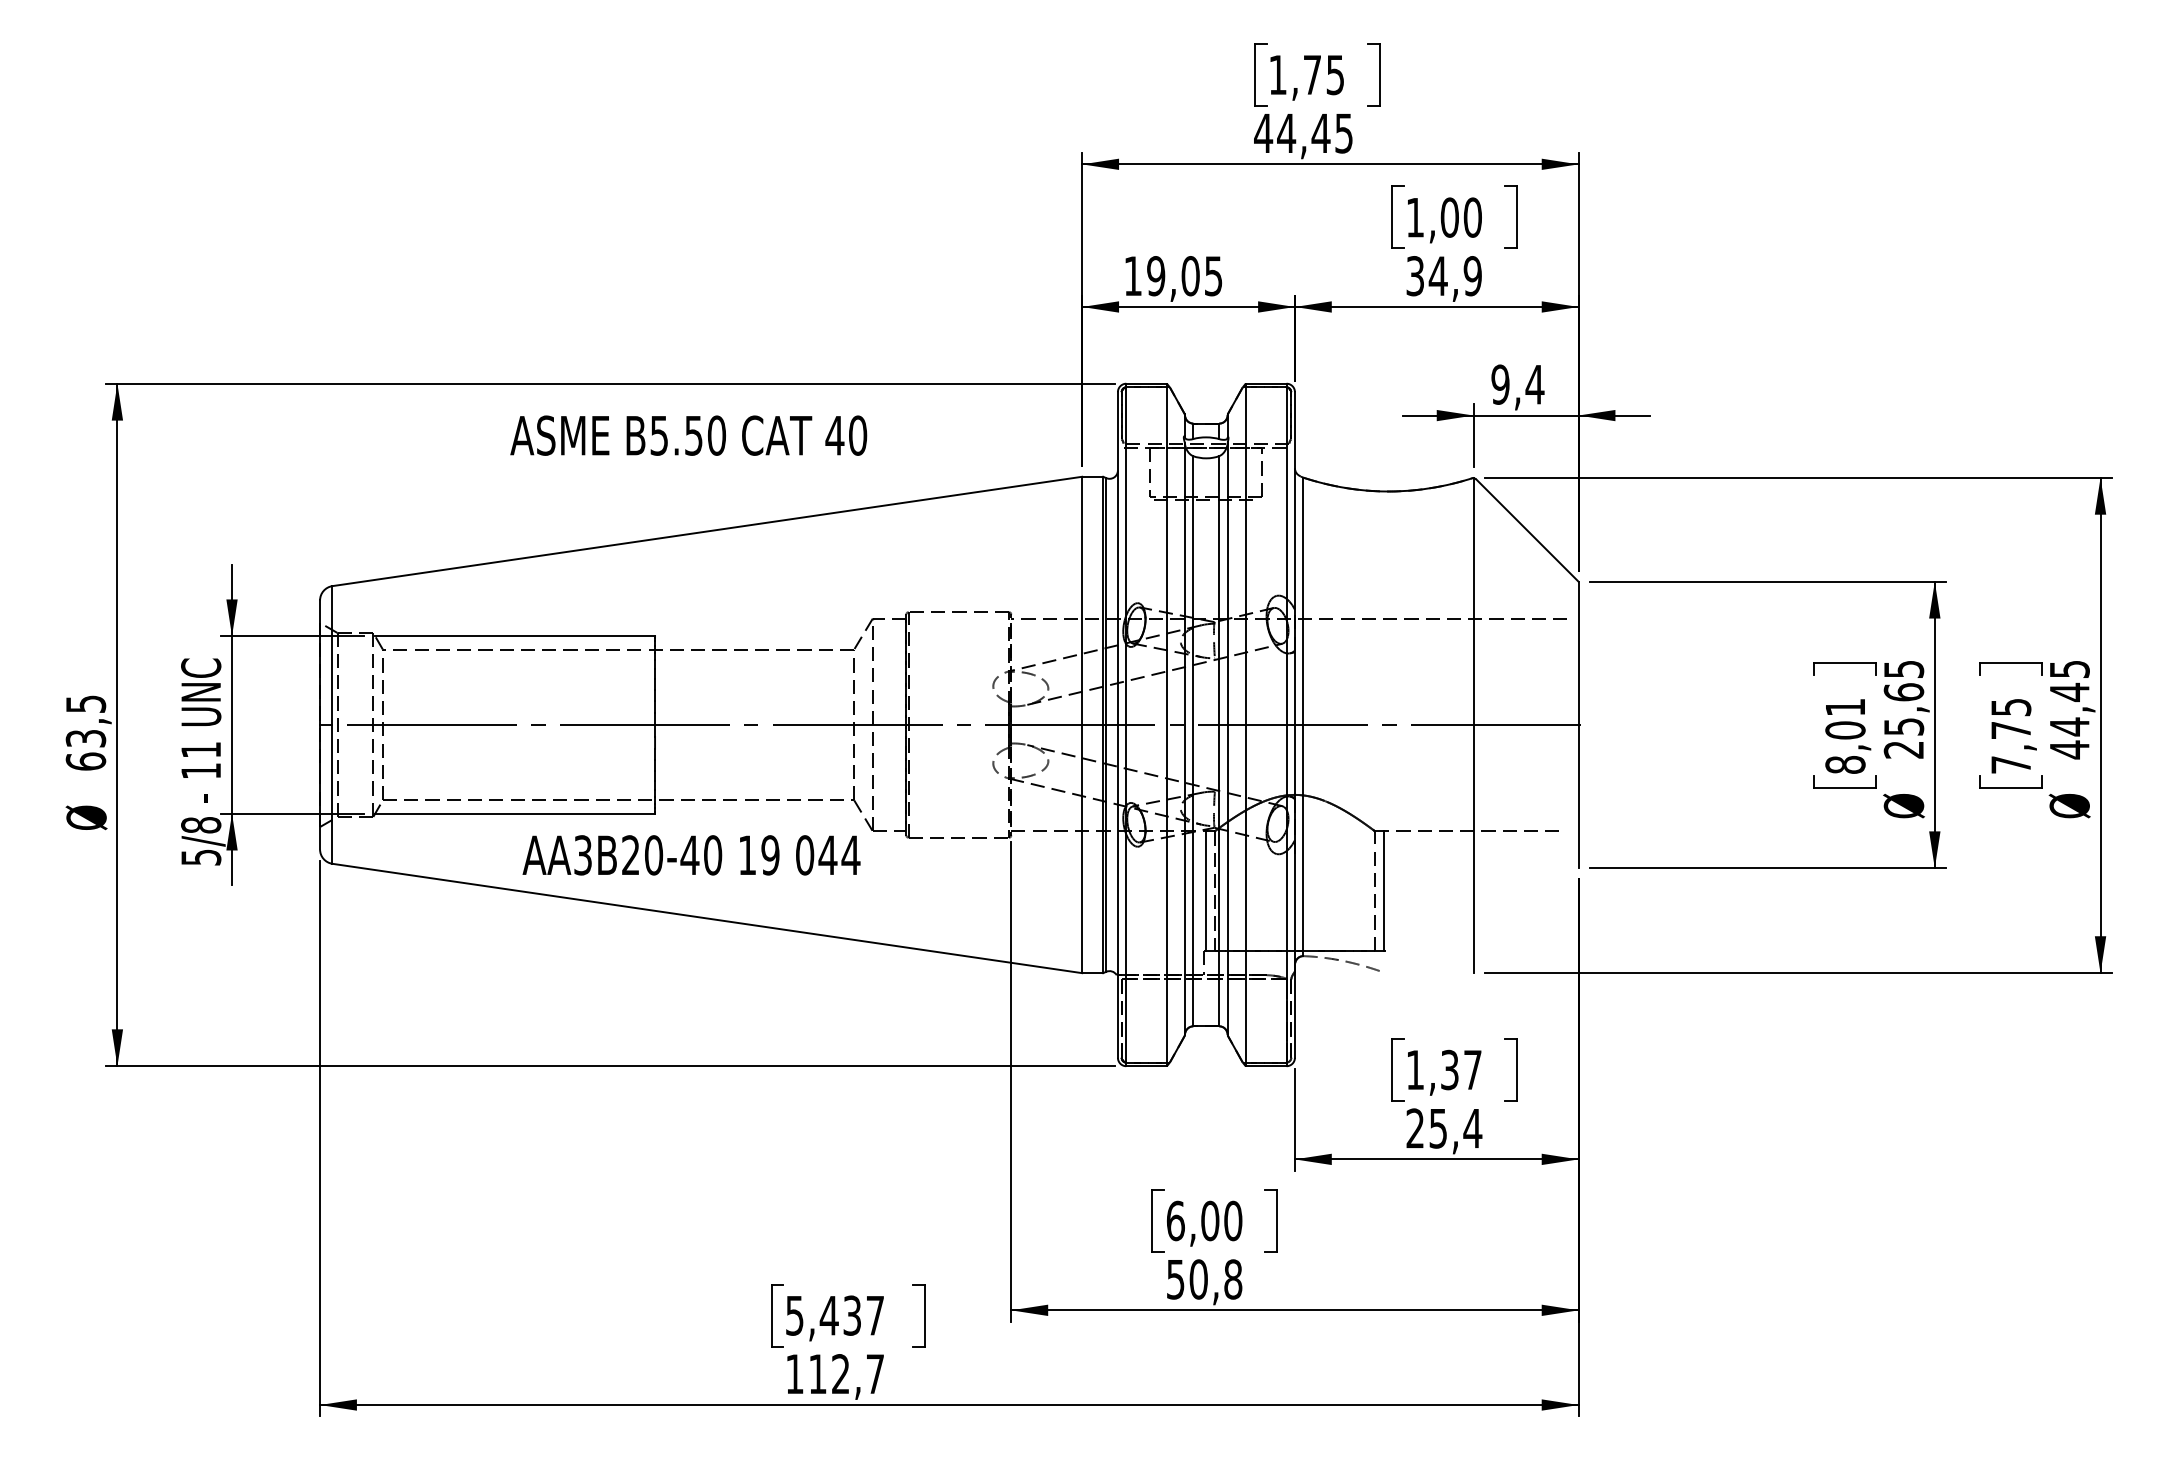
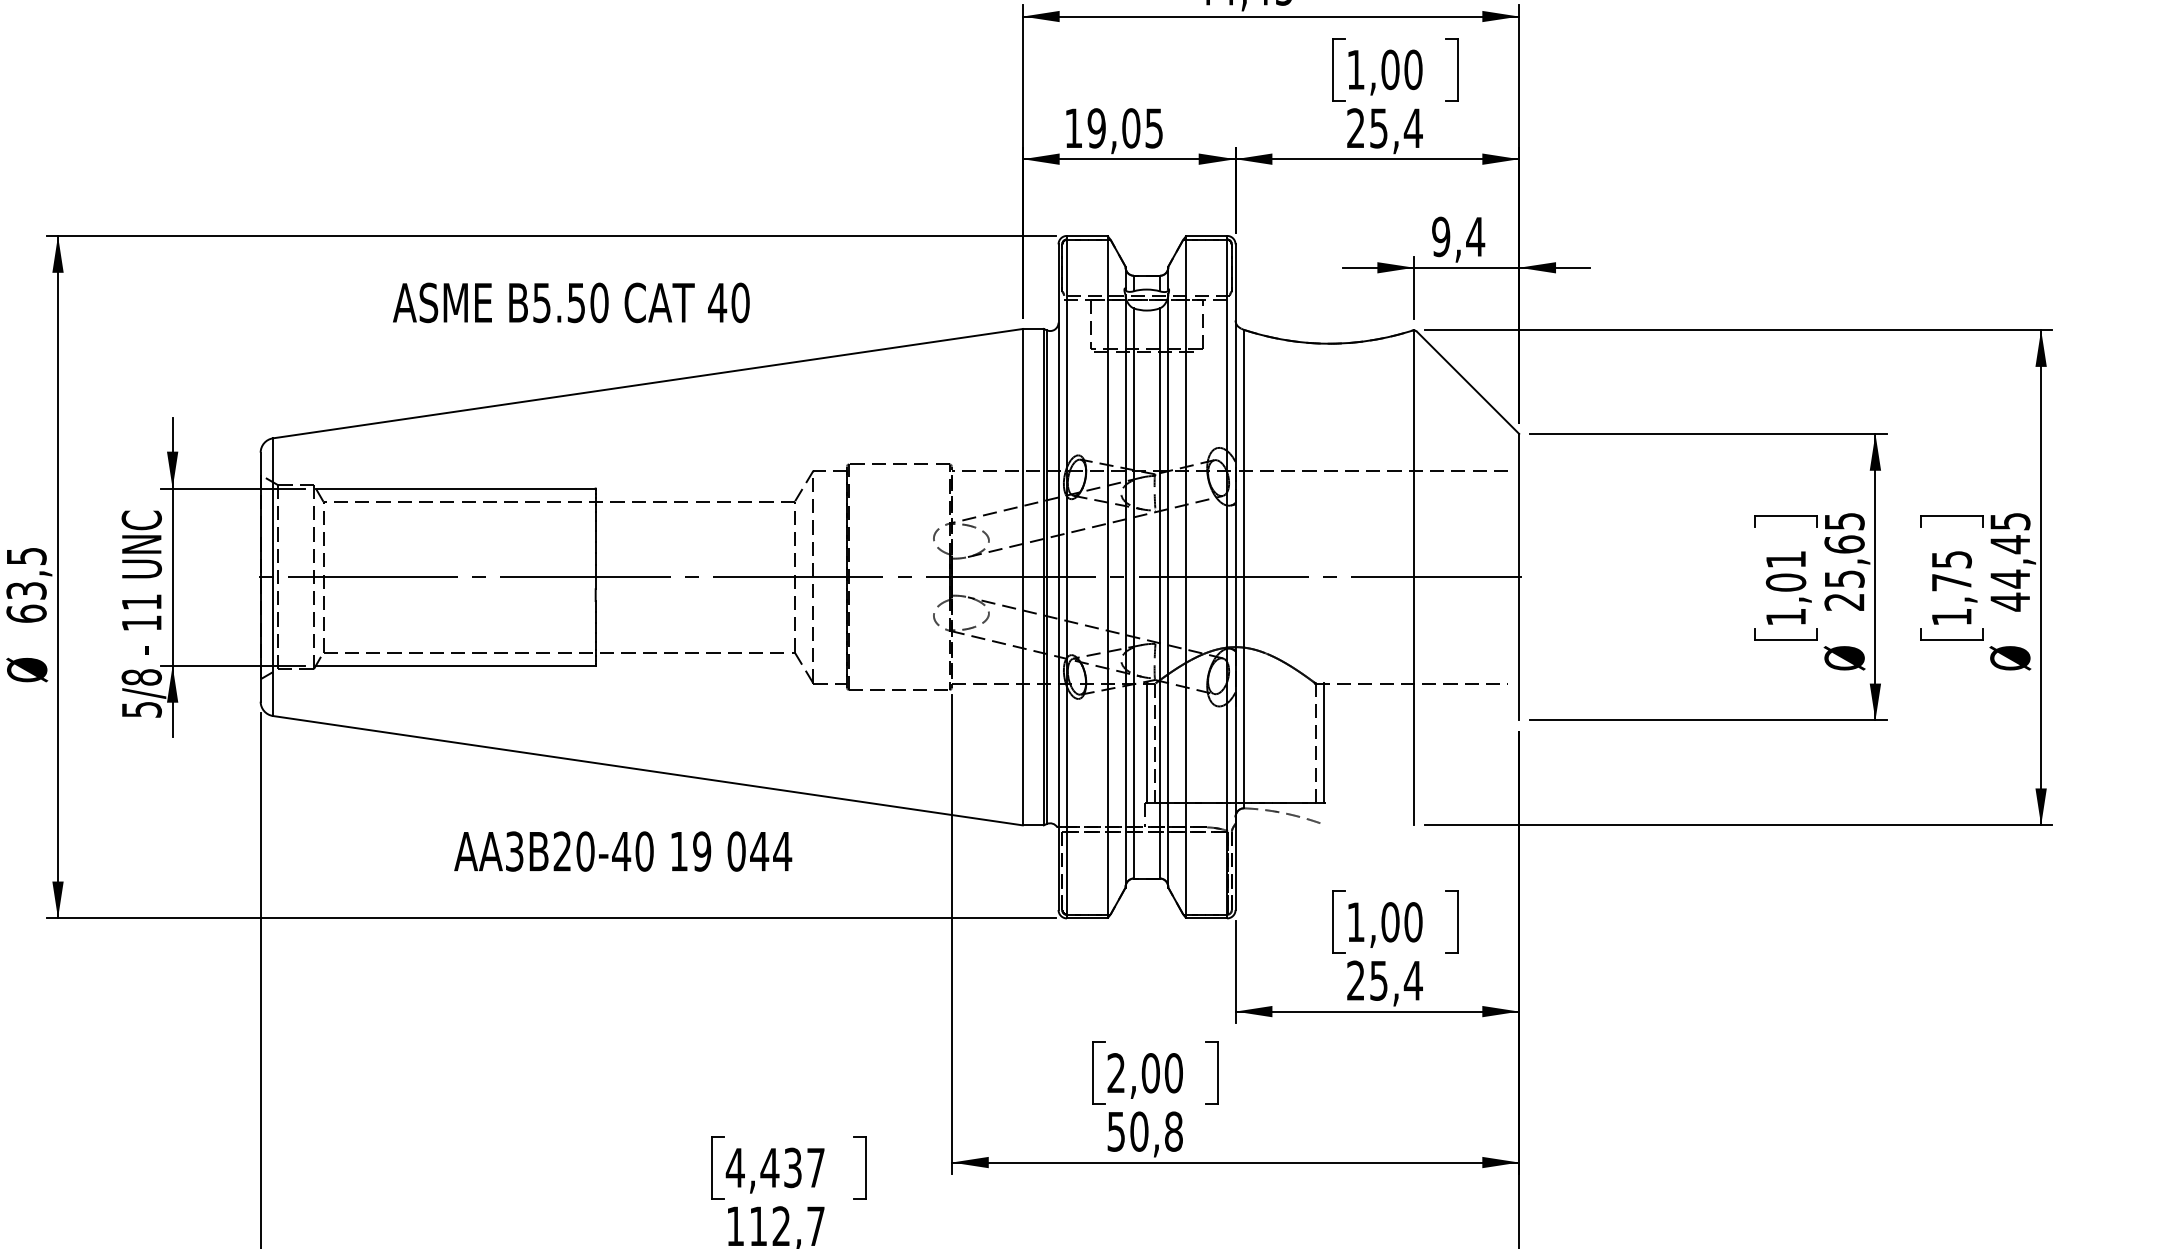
text: (1444, 276) -> (1385, 128), 34,9 -> 25,4
text: (688, 435) -> (571, 302), moved
text: (1845, 764) -> (1786, 616), 8,01 -> 1,01
text: (2010, 764) -> (1951, 616), 7,75 -> 1,75
text: (691, 855) -> (623, 851), moved
text: (1460, 1069) -> (1401, 921), 1,37 -> 1,00
text: (1175, 1220) -> (1116, 1072), 6,00 -> 2,00
text: (794, 1315) -> (735, 1167), 5,437 -> 4,437

